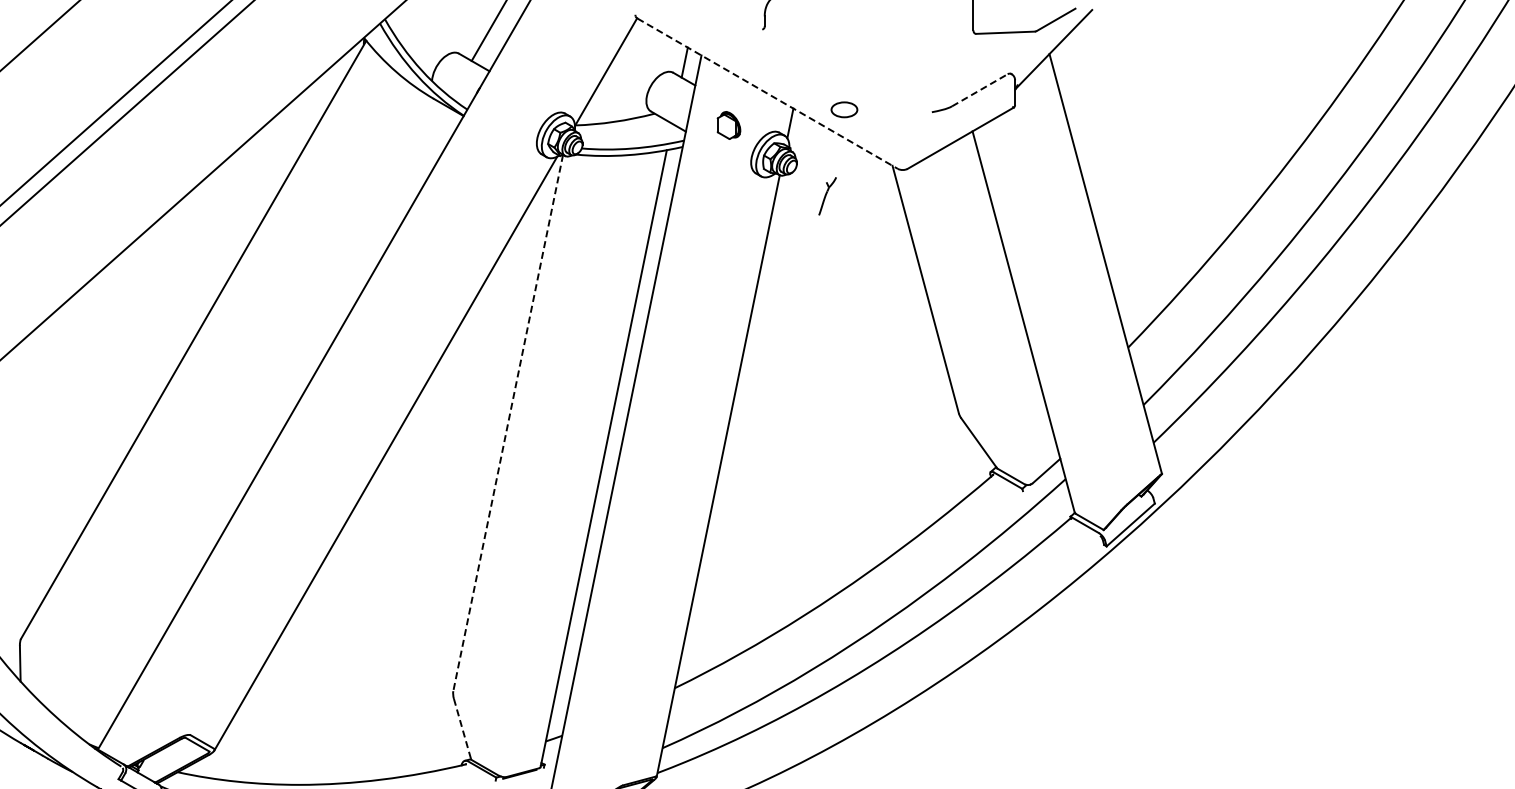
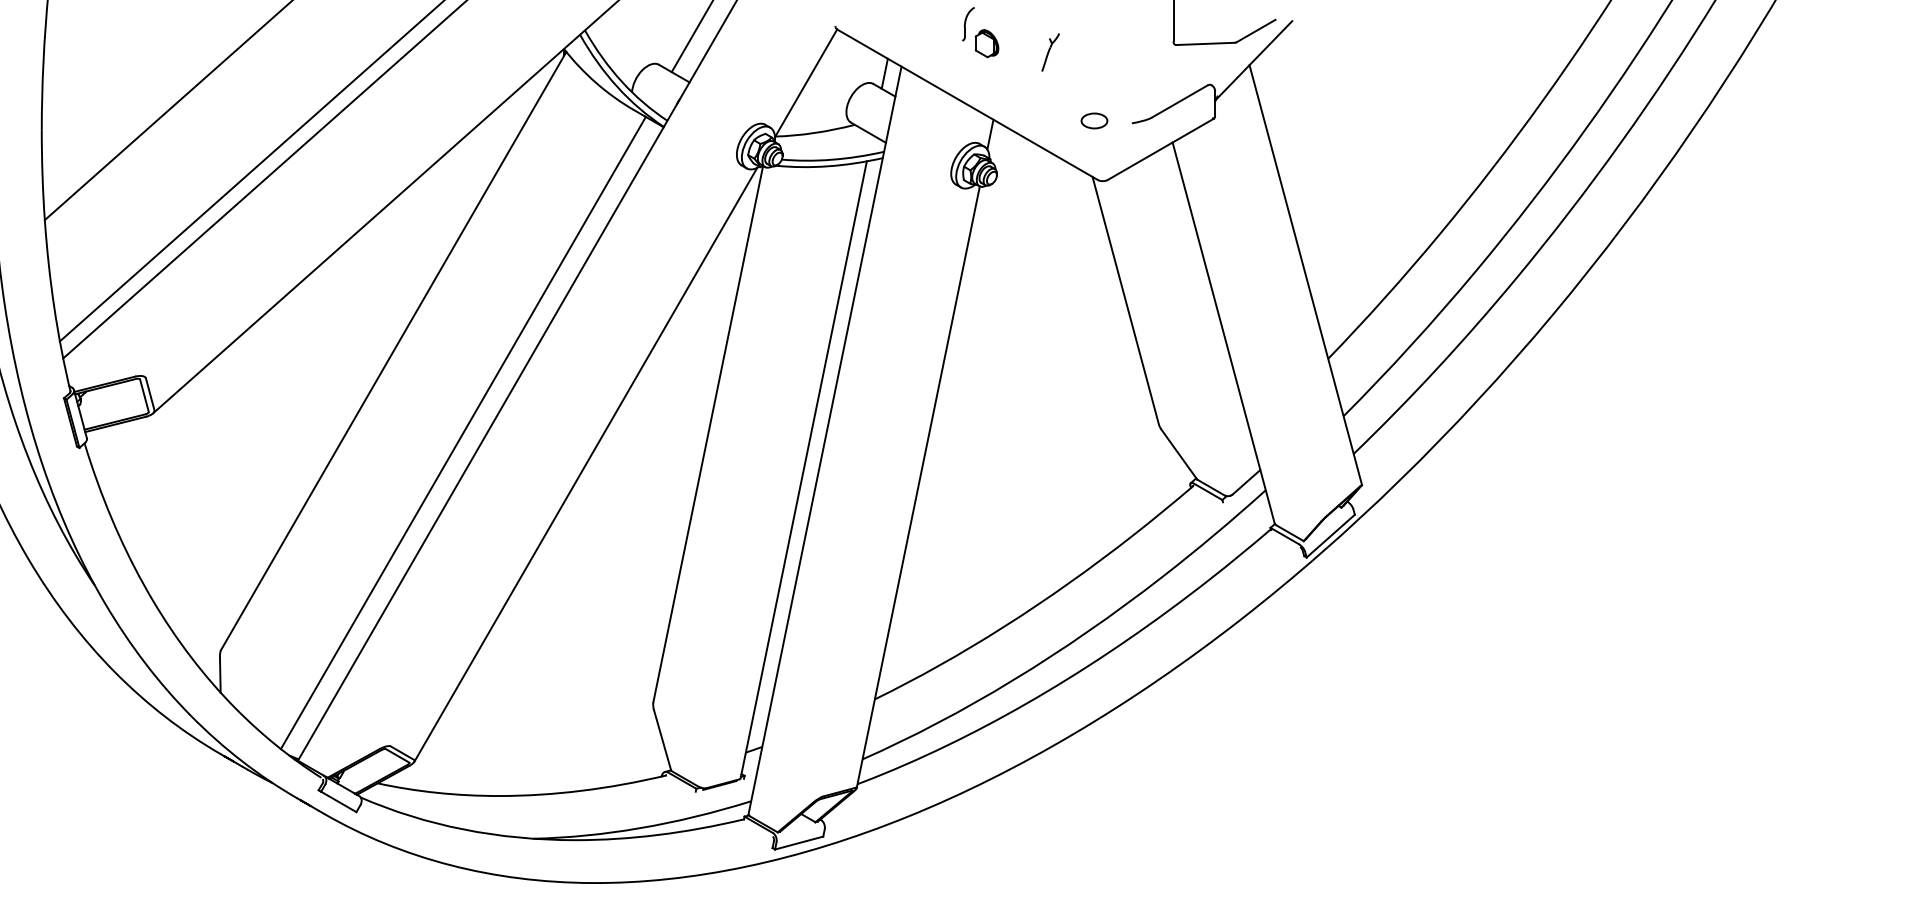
line: (980, 90) -> (1180, 101), dashed -> solid
line: (768, 94) -> (968, 105), dashed -> solid
part: (844, 109) -> (1094, 120), moved
part: (728, 125) -> (986, 43), moved
part: (827, 196) -> (1050, 52), moved
line: (262, 421) -> (462, 432), added
line: (508, 423) -> (708, 434), dashed -> solid
line: (462, 729) -> (662, 740), dashed -> solid

